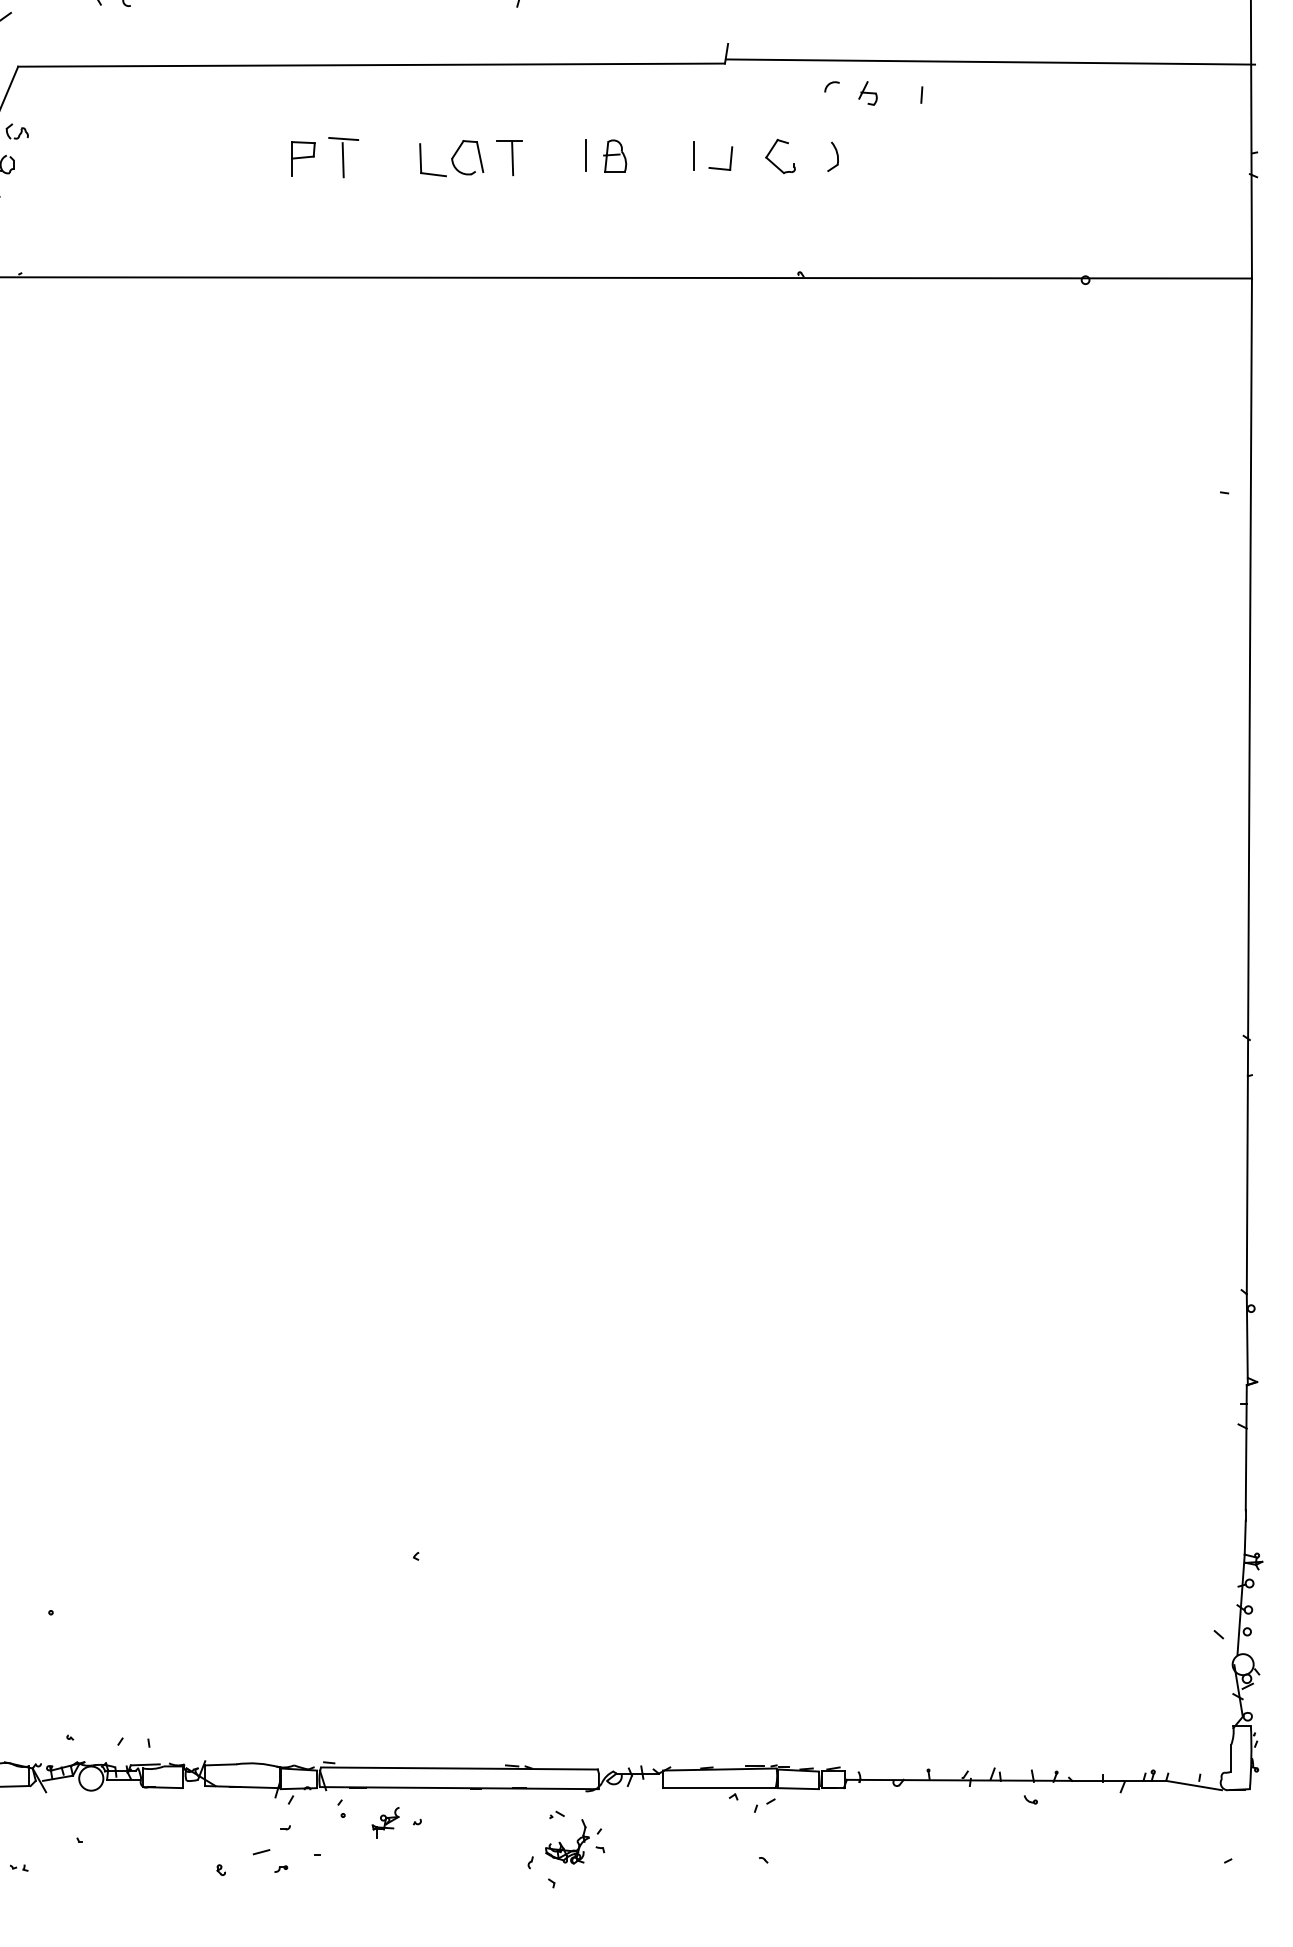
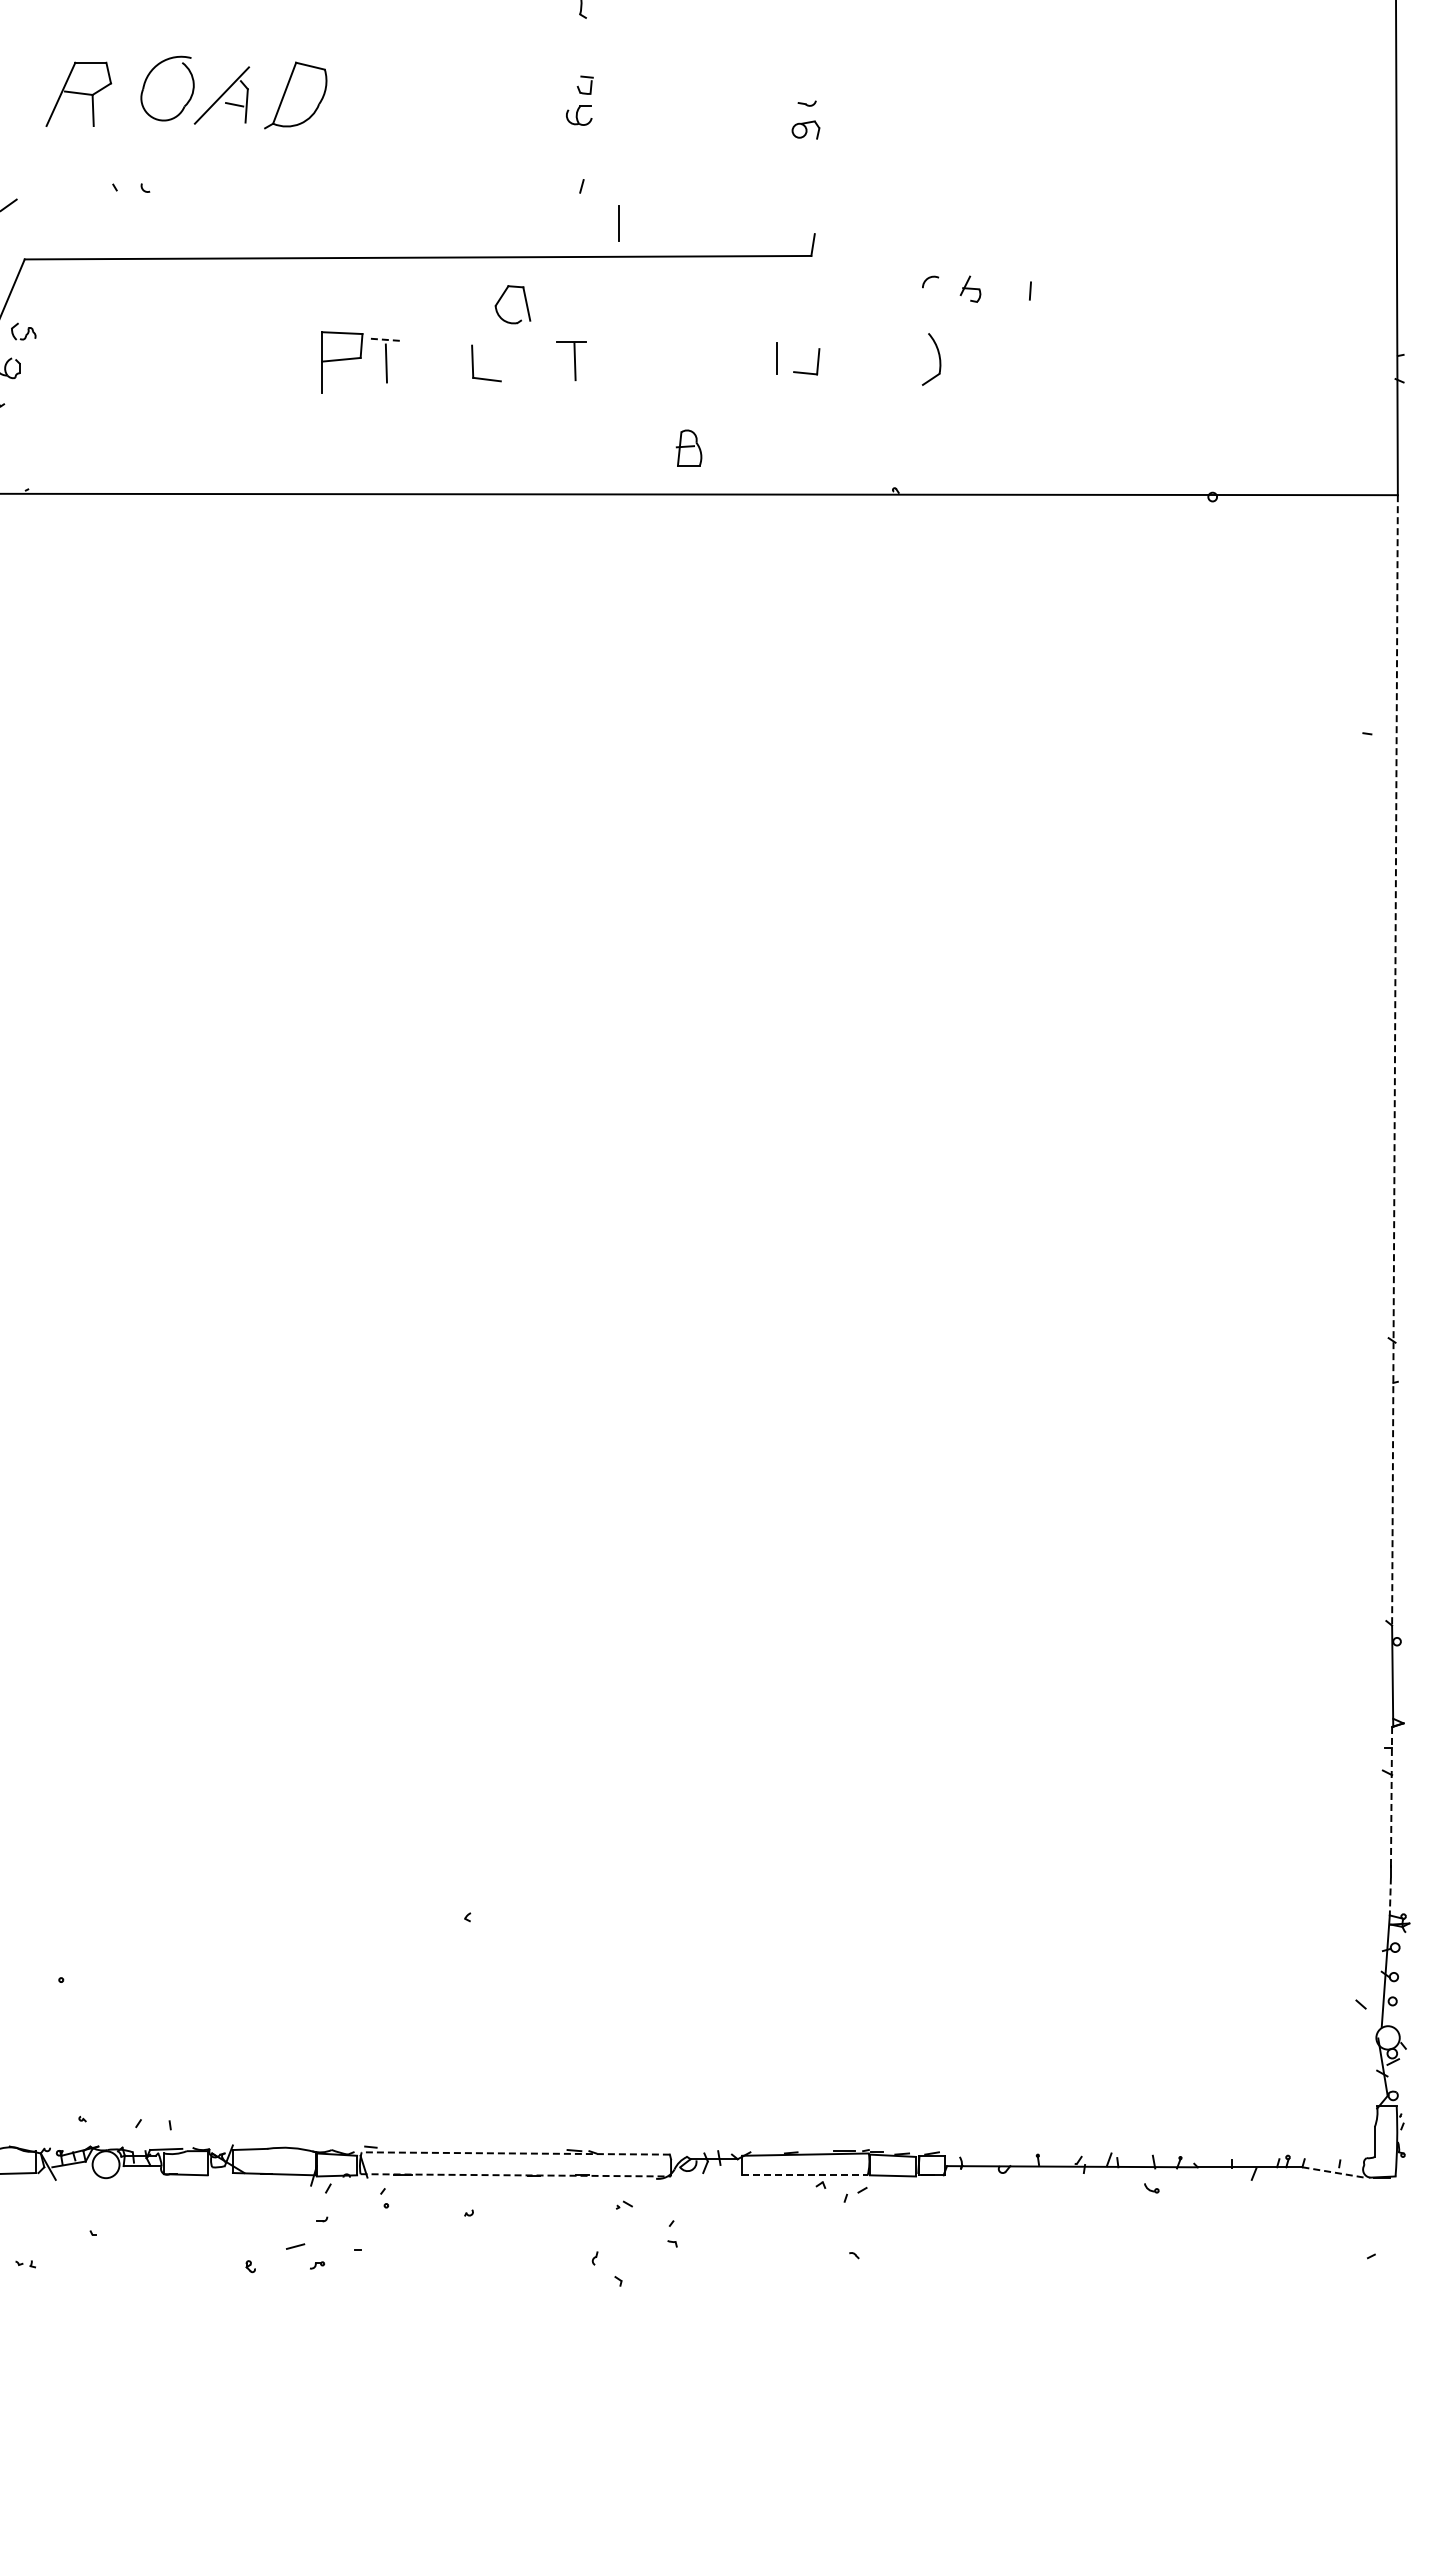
line: (990, 62) -> (1106, 254), removed
line: (344, 138) -> (387, 339), solid -> dashed
part: (458, 151) -> (502, 297), moved
line: (584, 155) -> (618, 223), moved
part: (614, 155) -> (688, 447), moved
part: (832, 156) -> (931, 359), size x1.6
part: (302, 158) -> (341, 361), size x1.6
part: (773, 162) -> (865, 366), removed
line: (1248, 786) -> (1394, 1060), solid -> dashed
line: (1246, 1447) -> (1391, 1796), solid -> dashed
line: (1245, 1537) -> (1390, 1896), solid -> dashed
line: (459, 1768) -> (515, 2153), solid -> dashed
line: (1194, 1785) -> (1333, 2172), solid -> dashed
line: (460, 1788) -> (516, 2175), solid -> dashed
line: (719, 1788) -> (805, 2175), solid -> dashed
part: (385, 1822) -> (433, 2213), removed
part: (561, 1843) -> (629, 2237), removed

